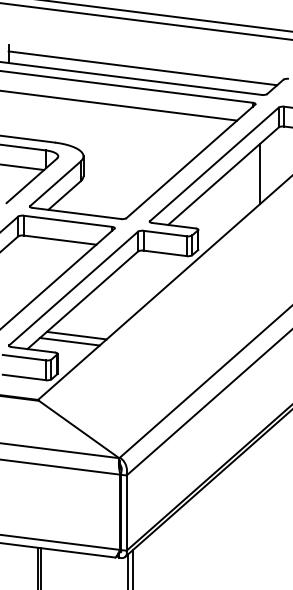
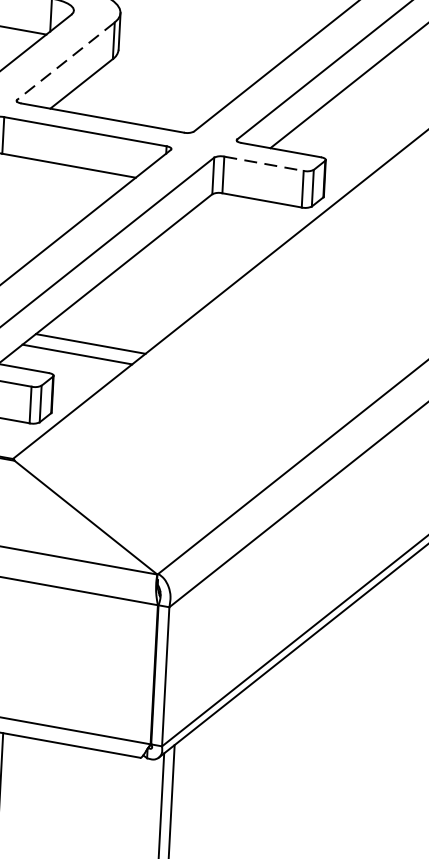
line: (55, 183) -> (66, 60), solid -> dashed
line: (165, 233) -> (264, 163), solid -> dashed

